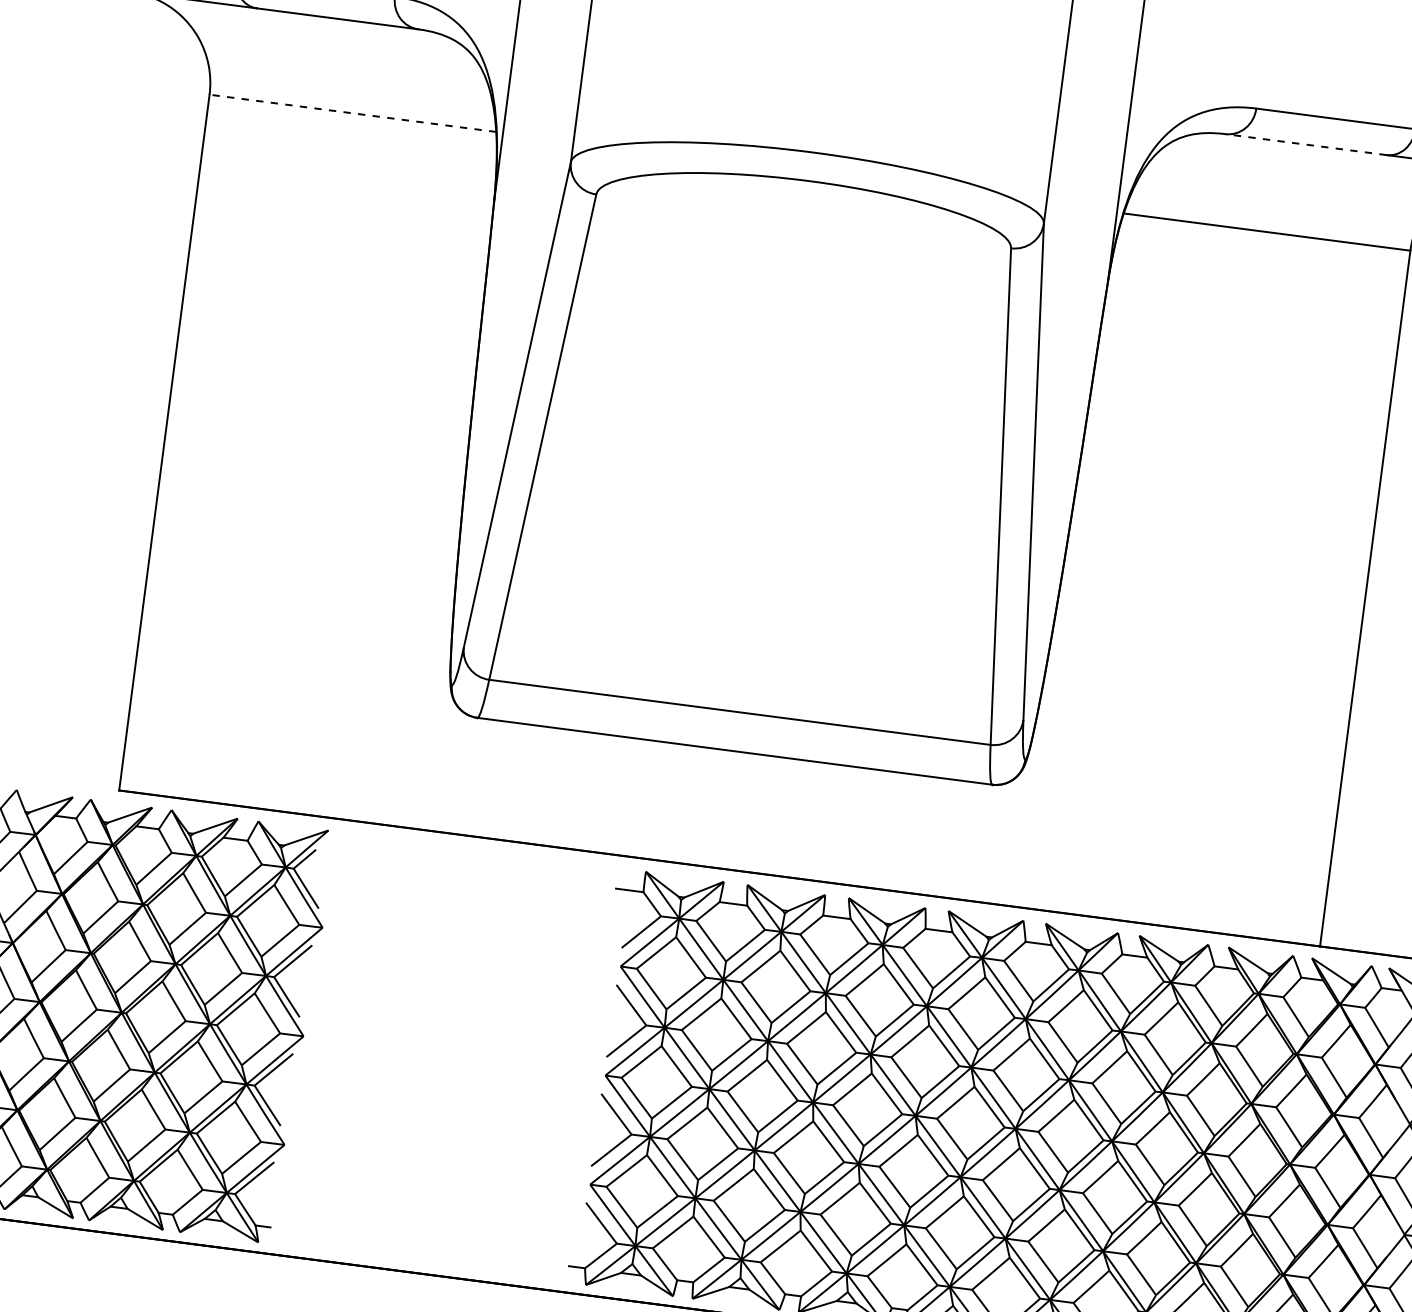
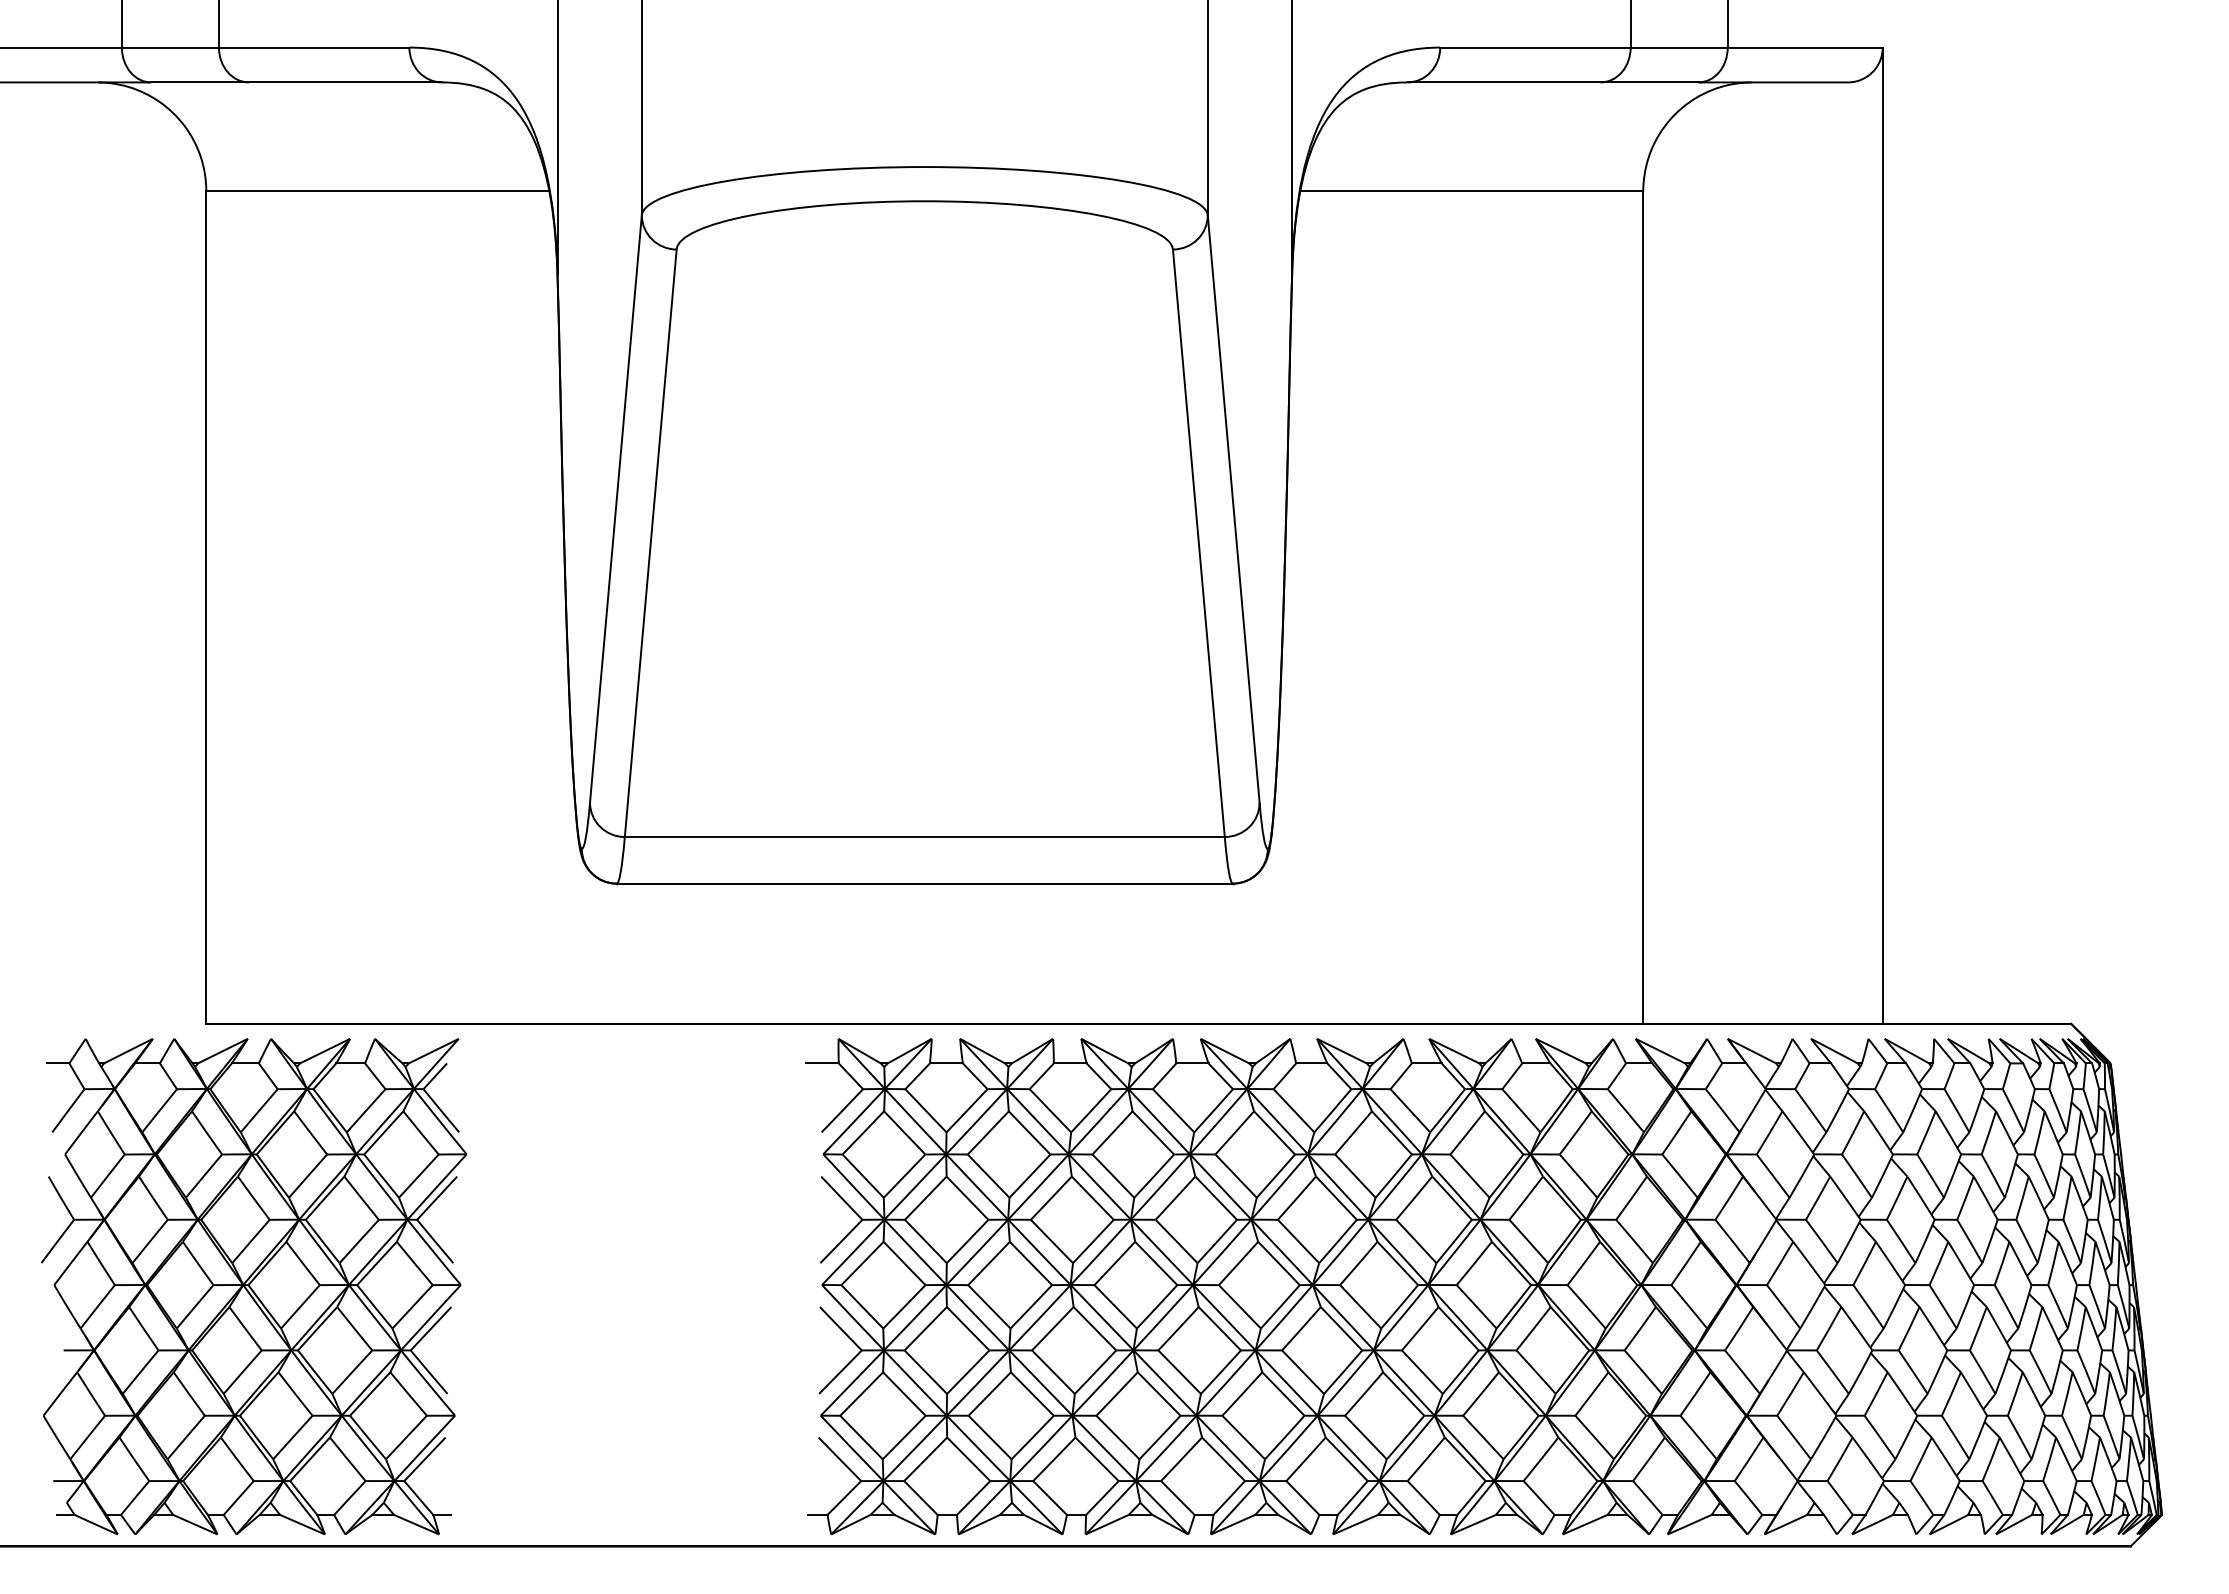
line: (352, 113) -> (377, 191), dashed -> solid
line: (1306, 144) -> (1504, 82), dashed -> solid

